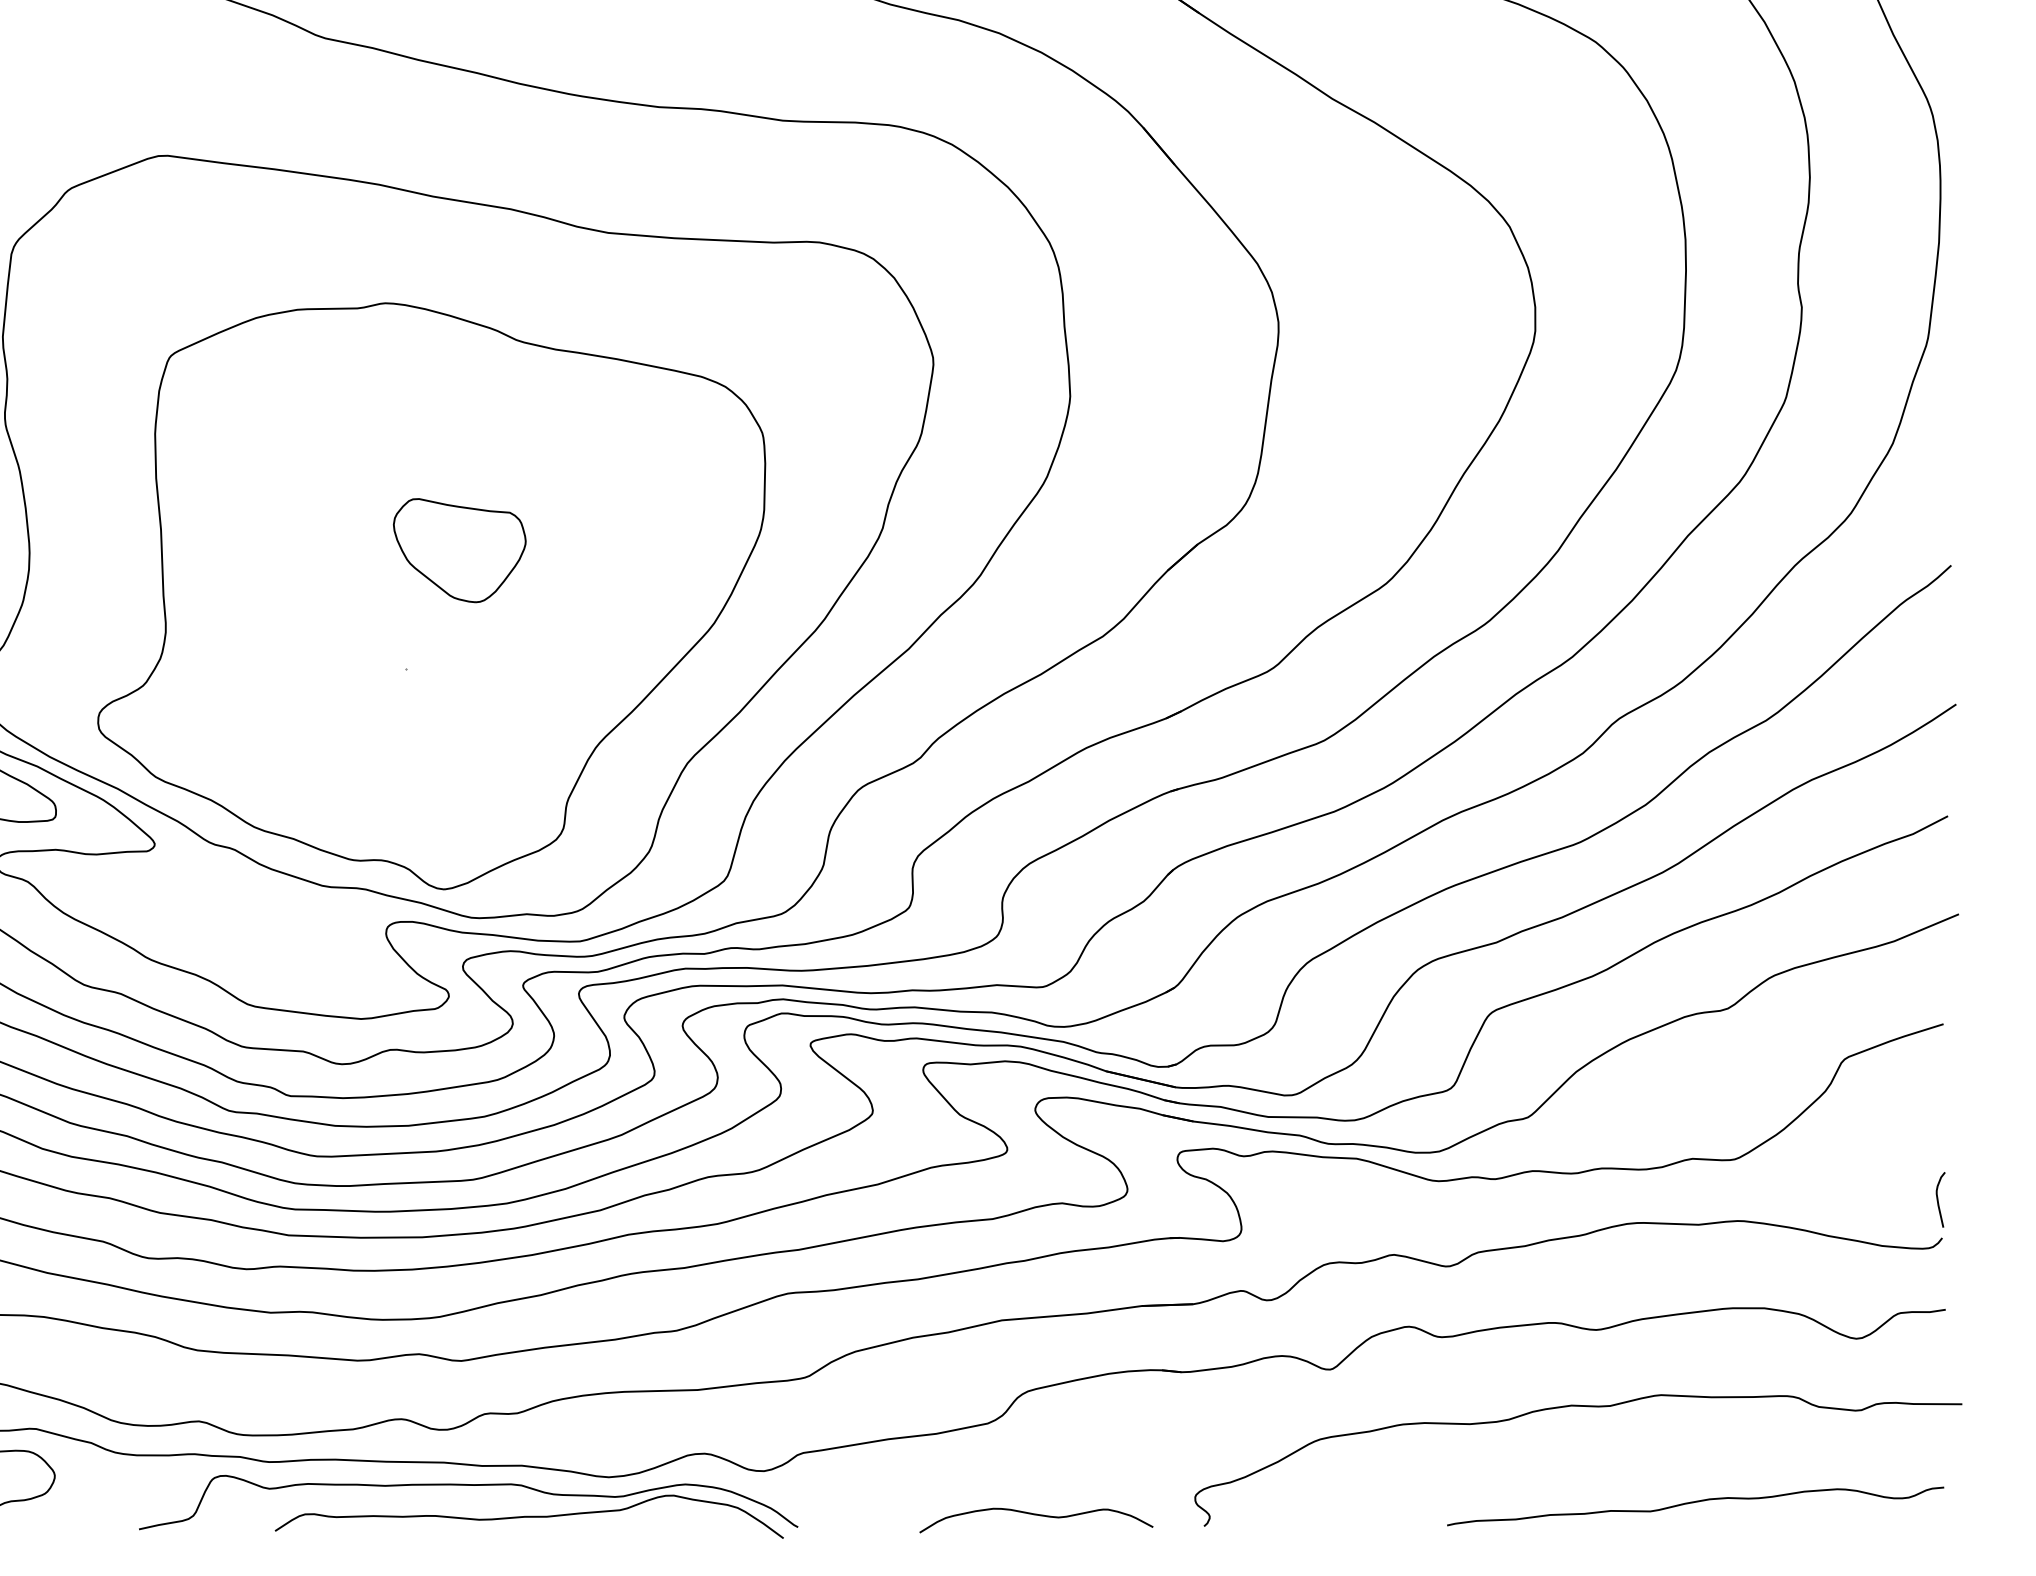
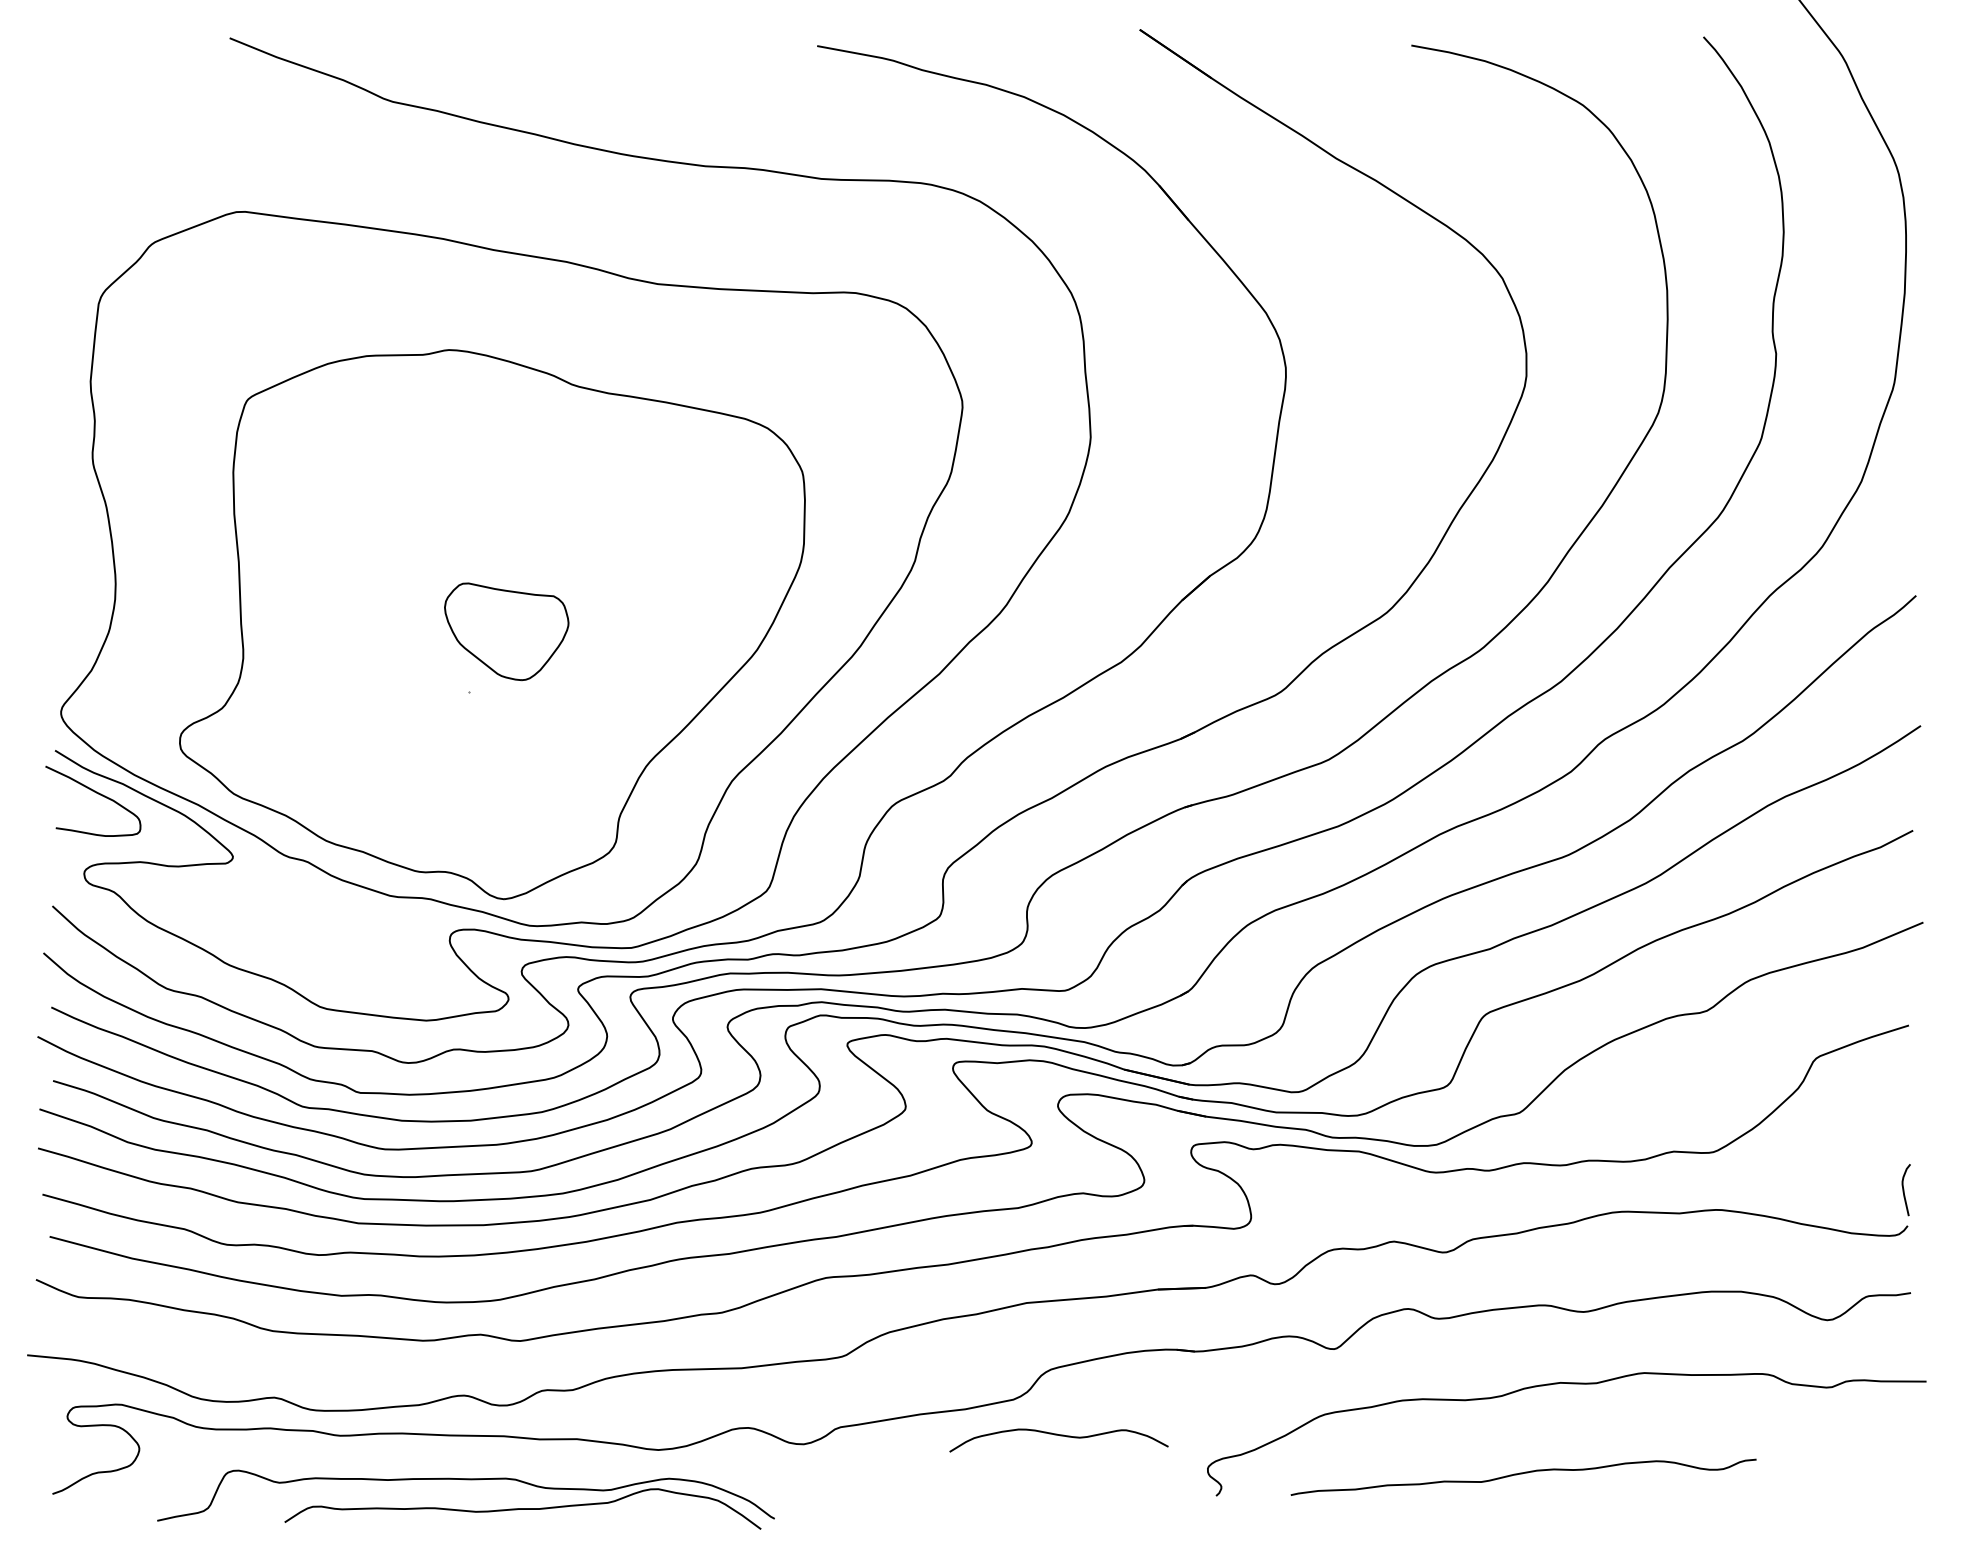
part: (459, 550) -> (506, 631), moved
curve: (1694, 1503) -> (1522, 1474), moved
curve: (1037, 1516) -> (1060, 1436), moved
part: (465, 1517) -> (463, 1509), moved

